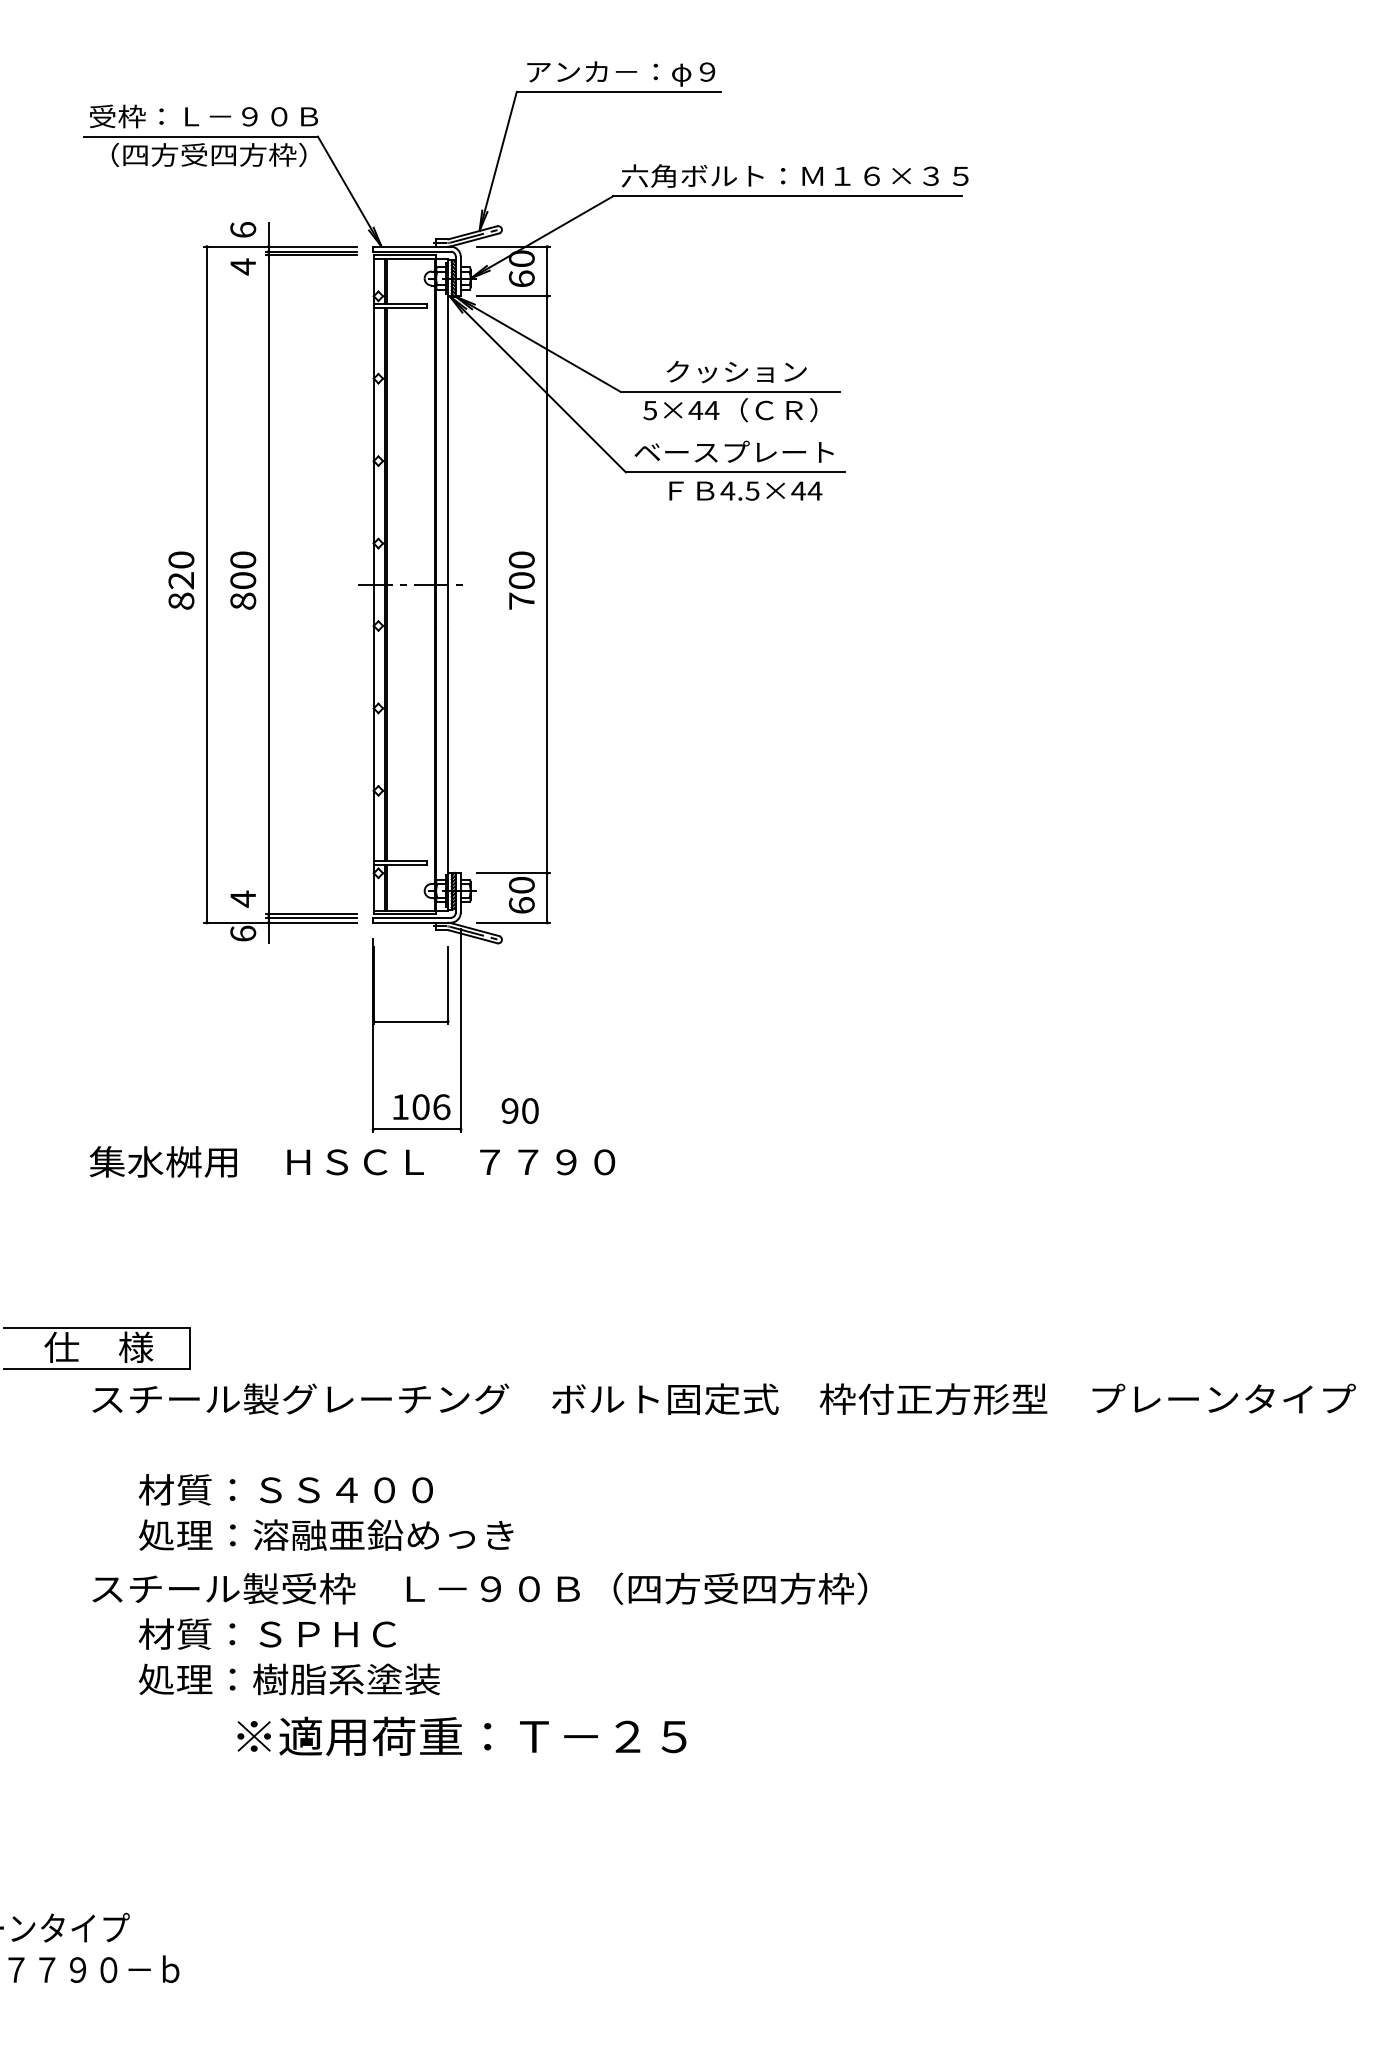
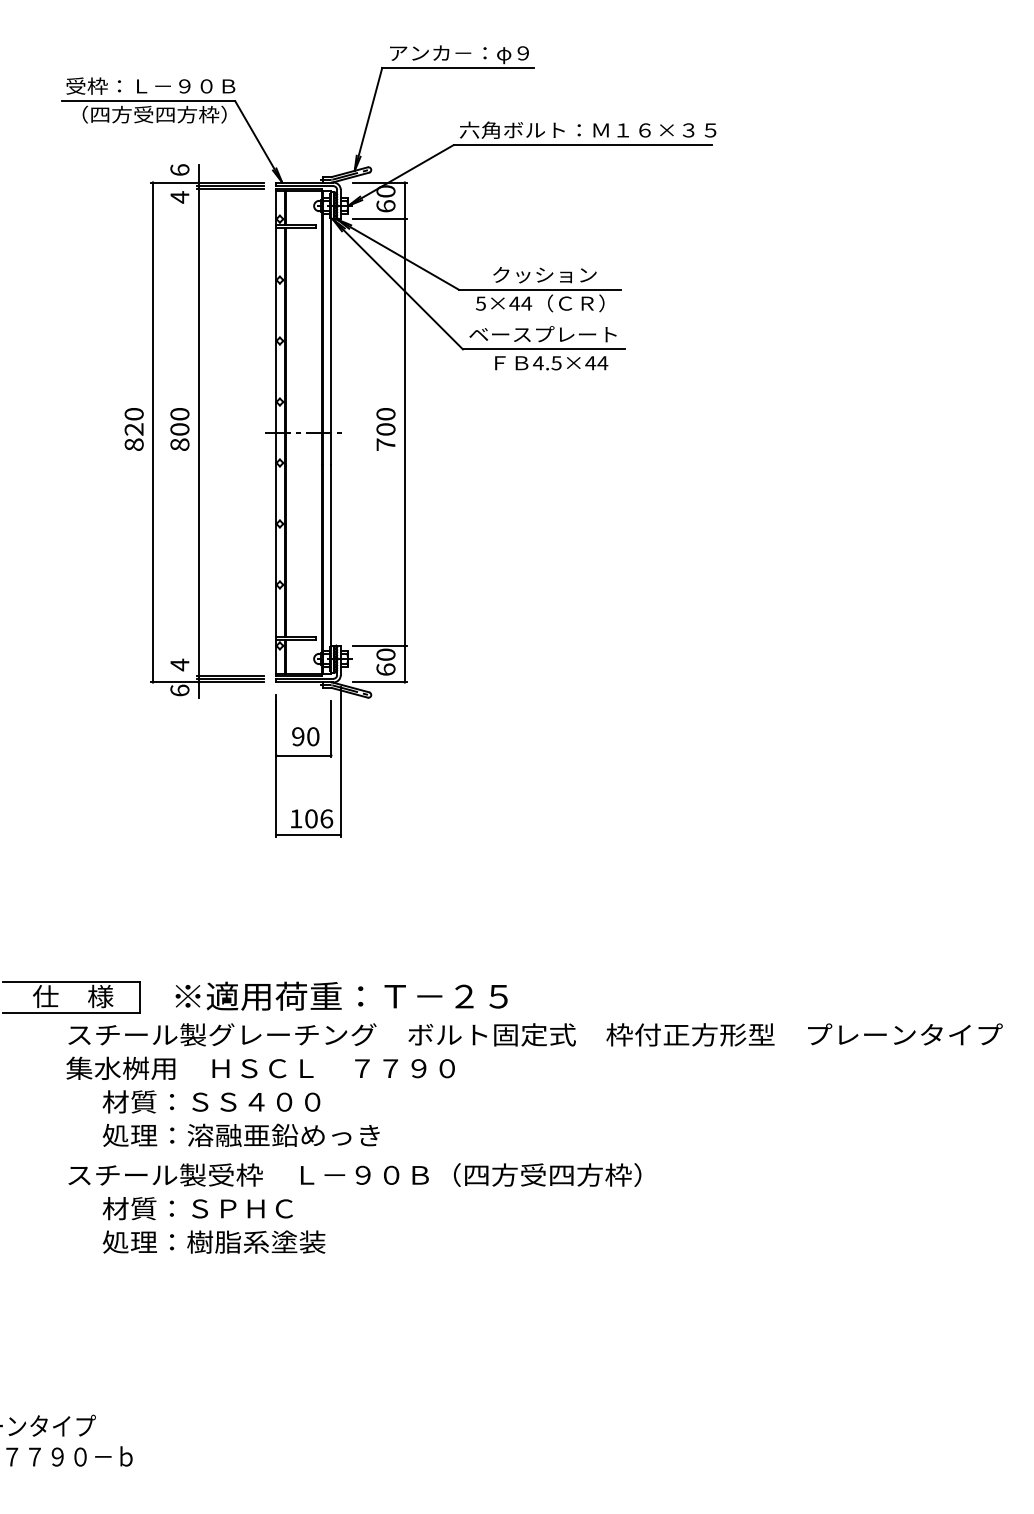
text: (519, 1110) -> (305, 736), moved
text: (352, 1160) -> (260, 1067), moved
text: (461, 1735) -> (341, 995), moved

